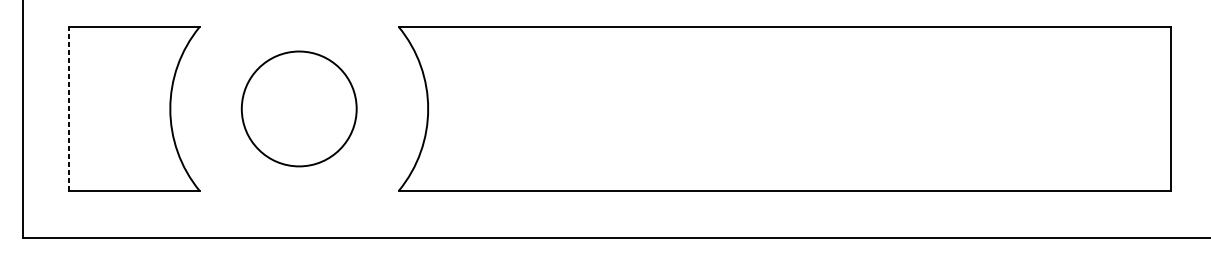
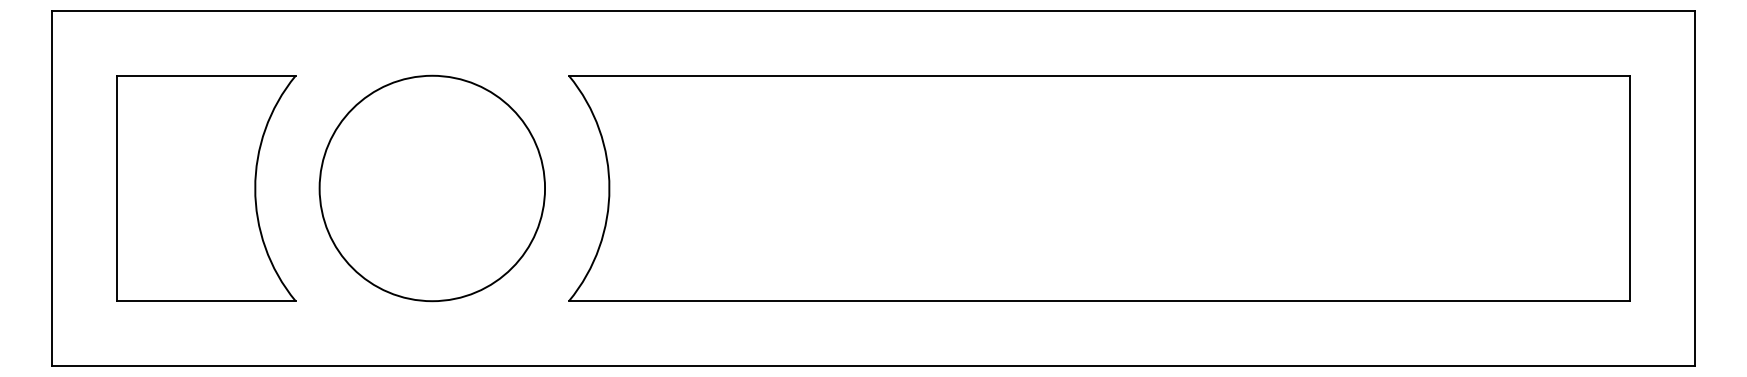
line: (69, 108) -> (116, 188), dashed -> solid
circle: (299, 108) -> (432, 188), size x1.43

